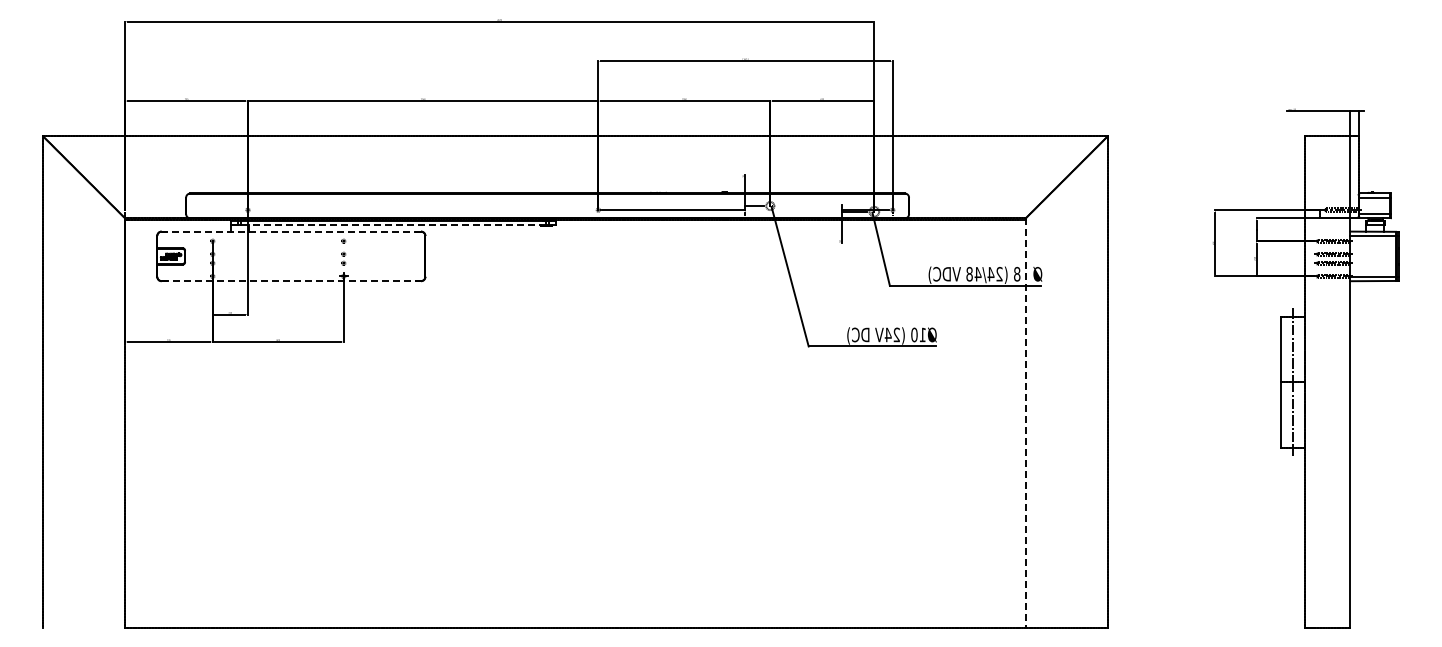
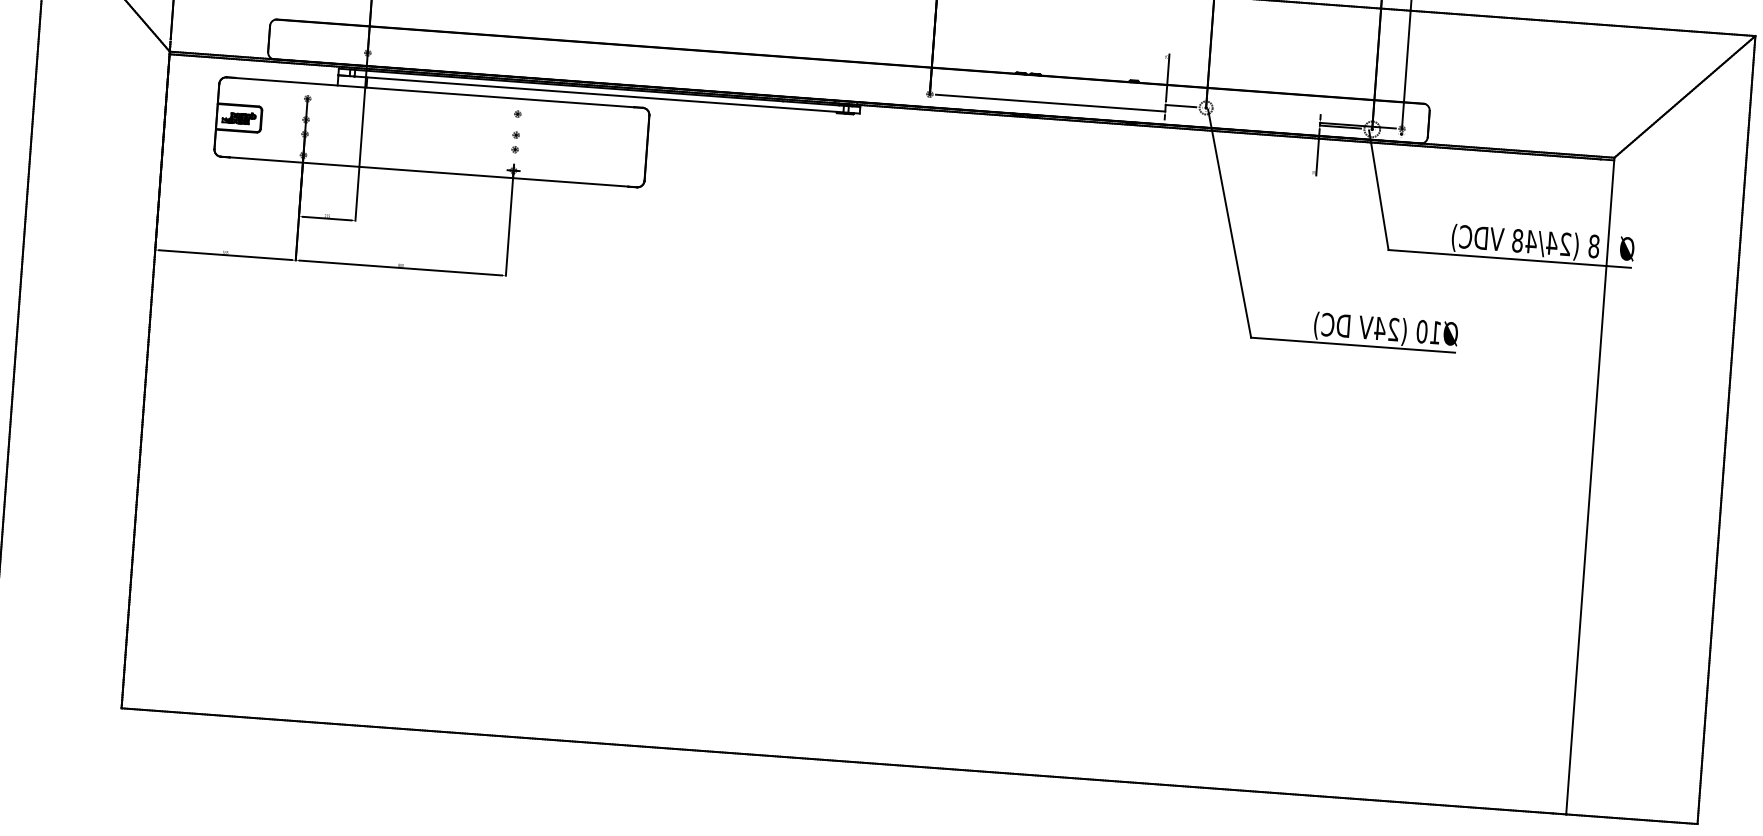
line: (392, 225) -> (597, 94), dashed -> solid
line: (291, 231) -> (435, 92), dashed -> solid
line: (291, 281) -> (429, 172), dashed -> solid
line: (1025, 423) -> (1589, 486), dashed -> solid

